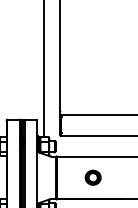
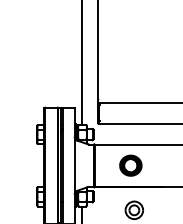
part: (92, 177) -> (130, 165), size x1.43

